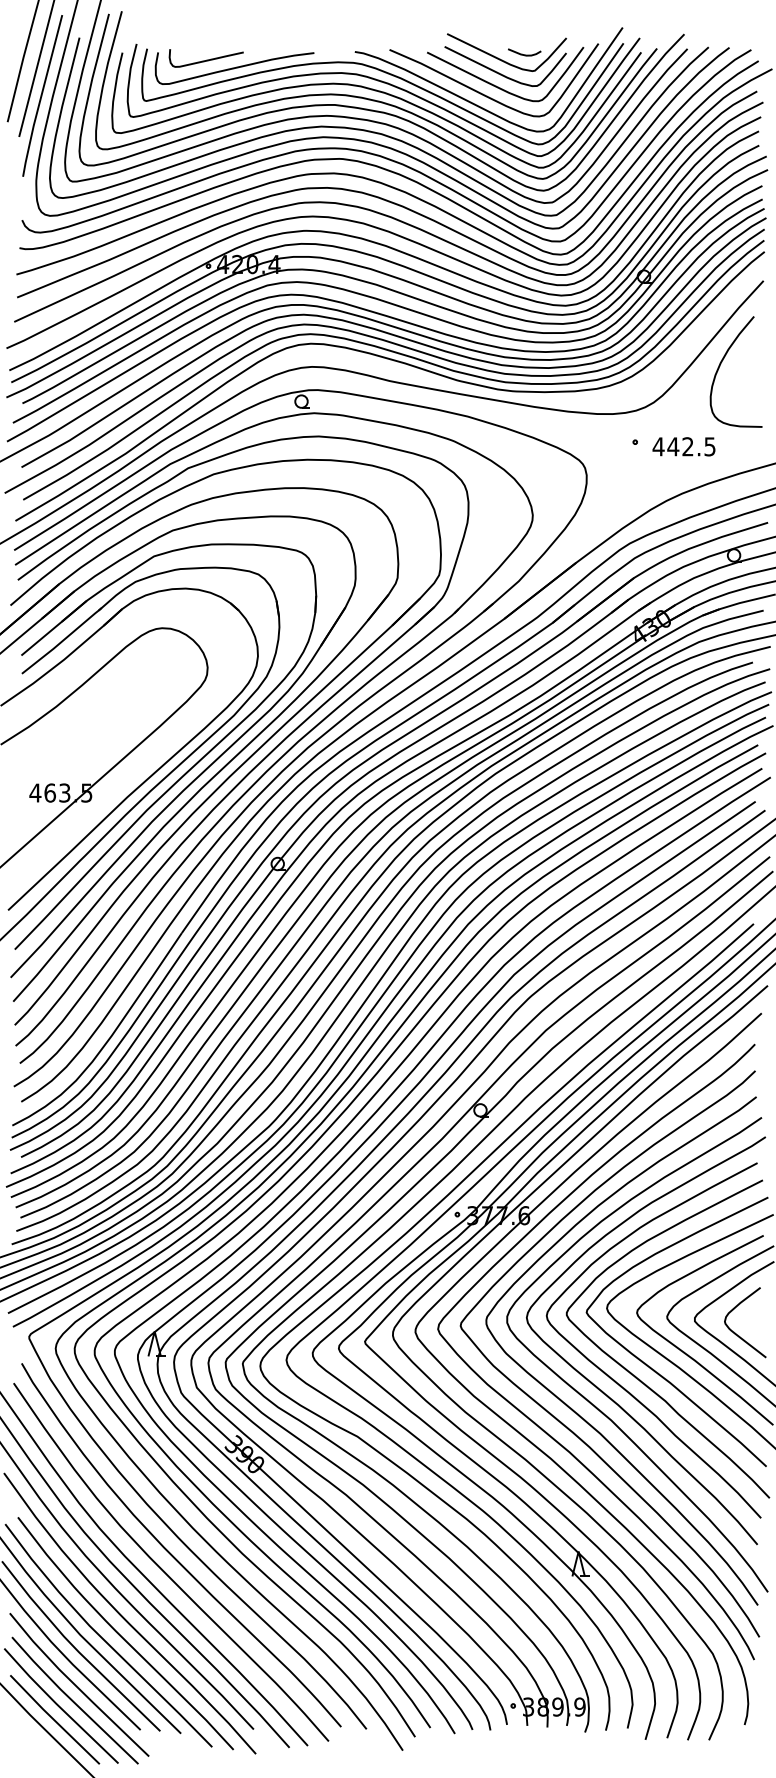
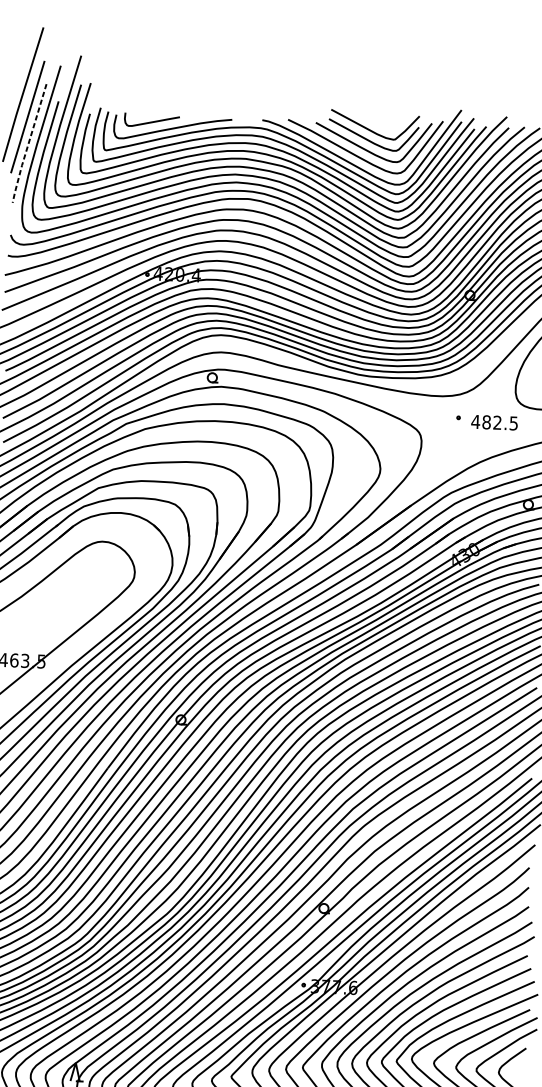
curve: (524, 54) -> (388, 127), removed
line: (41, 96) -> (28, 143), solid -> dashed
text: (673, 446) -> (486, 422), 442.5 -> 482.5

